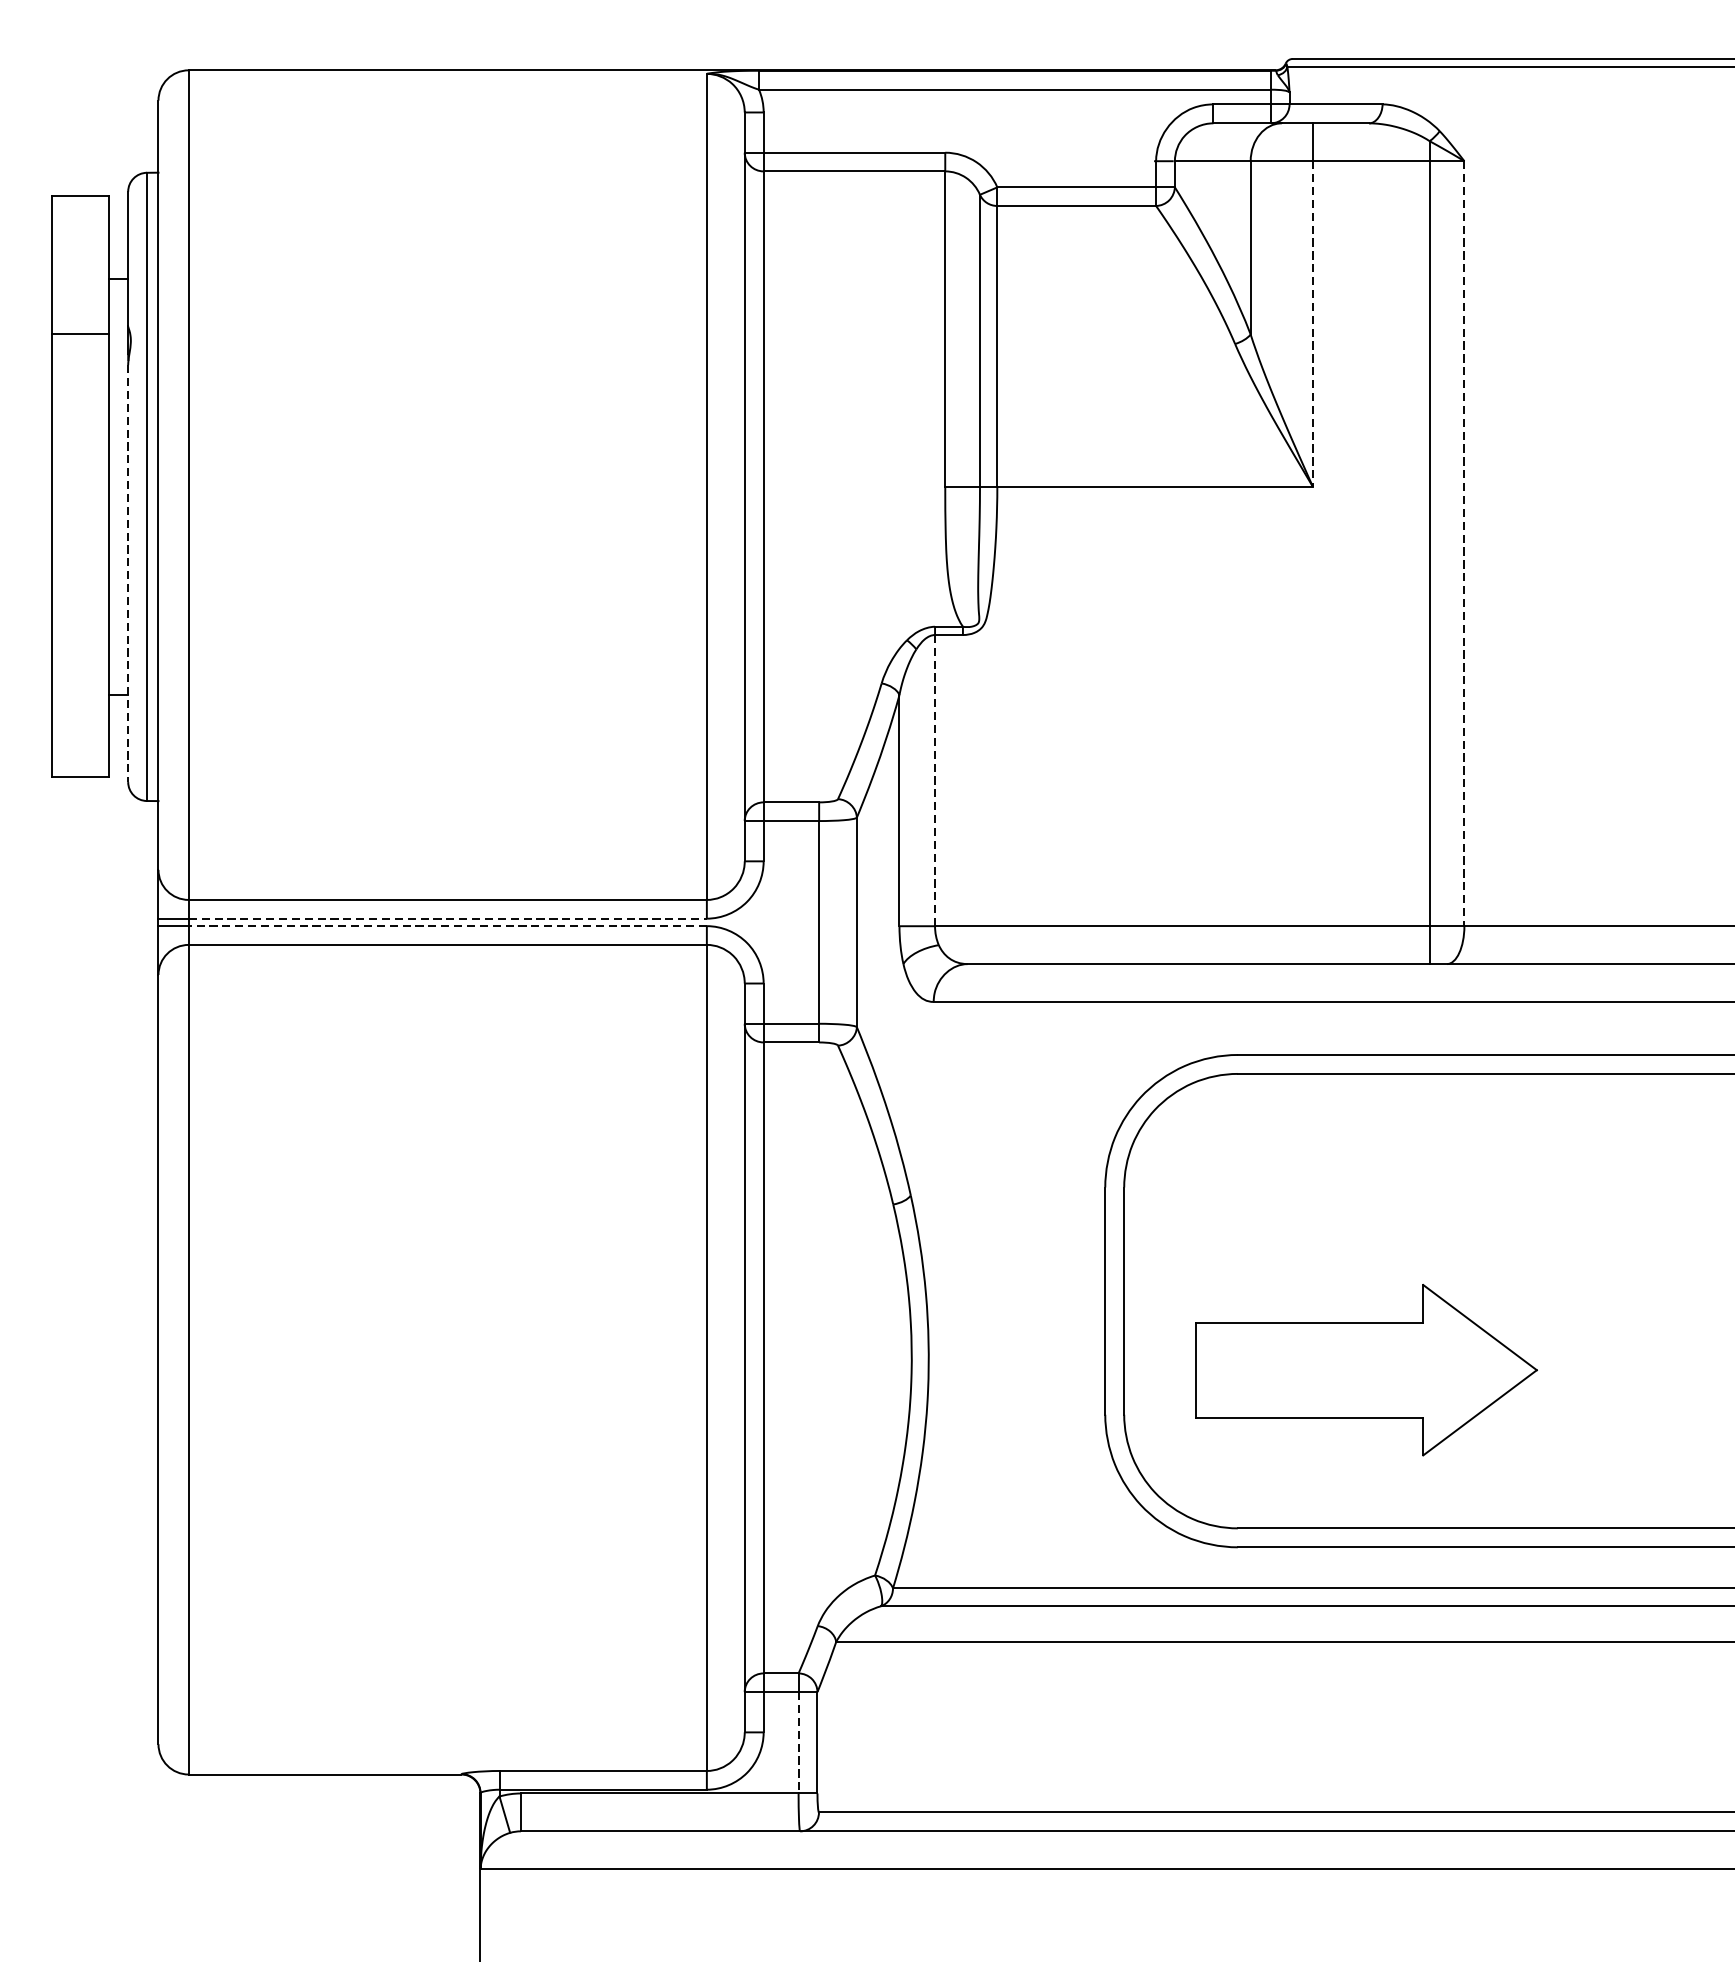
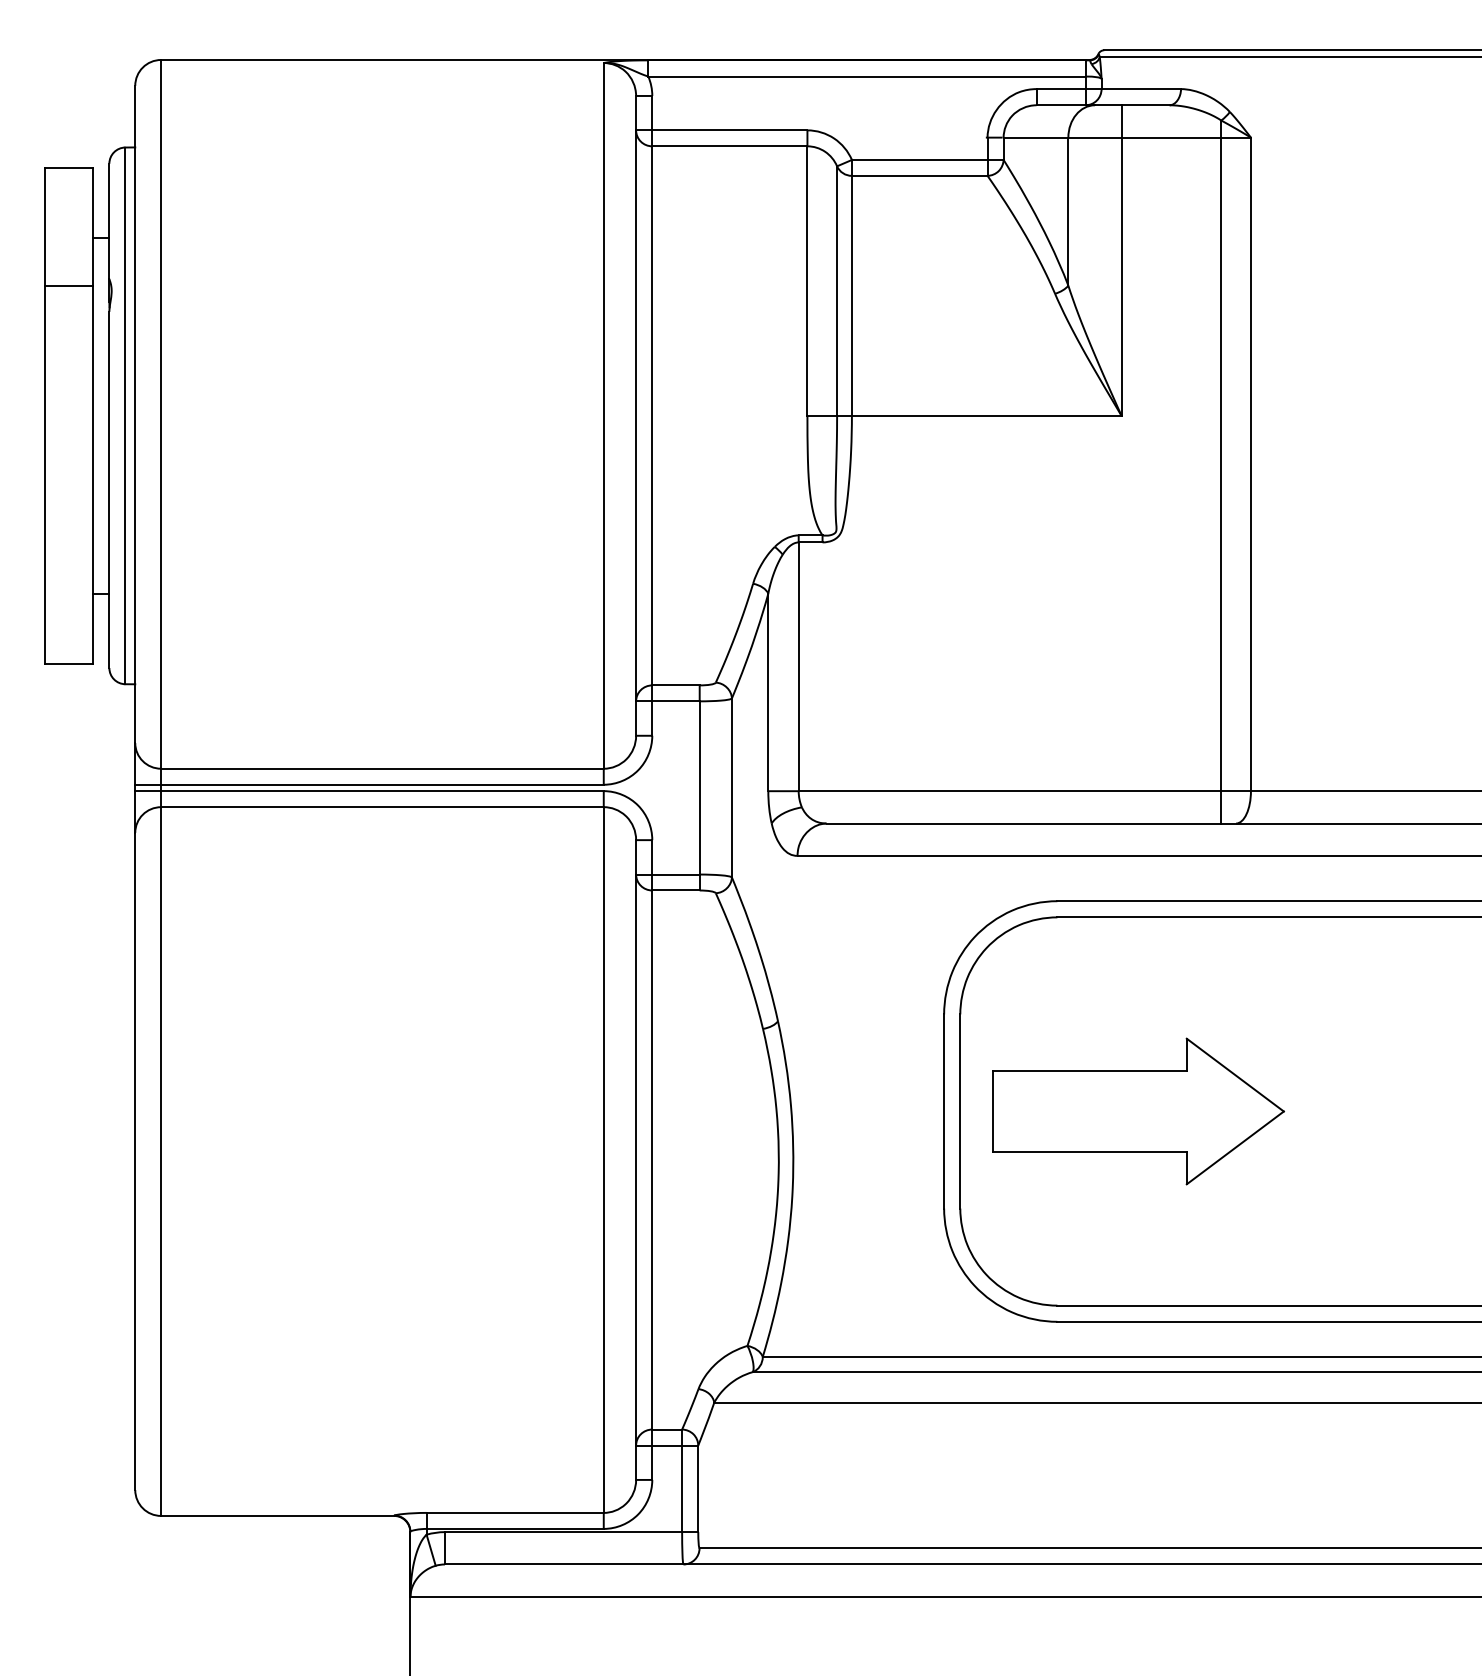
line: (1312, 324) -> (1121, 277), dashed -> solid
line: (1463, 543) -> (1250, 464), dashed -> solid
line: (128, 574) -> (109, 490), dashed -> solid
line: (934, 780) -> (798, 666), dashed -> solid
line: (447, 918) -> (382, 784), dashed -> solid
line: (446, 926) -> (381, 791), dashed -> solid
part: (1366, 1370) -> (1138, 1111), moved
line: (799, 1743) -> (682, 1489), dashed -> solid

